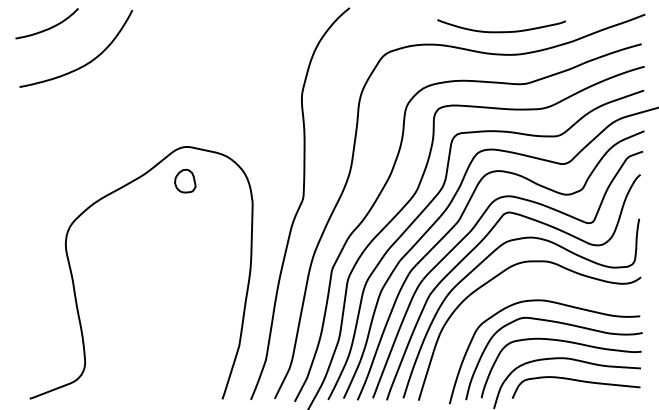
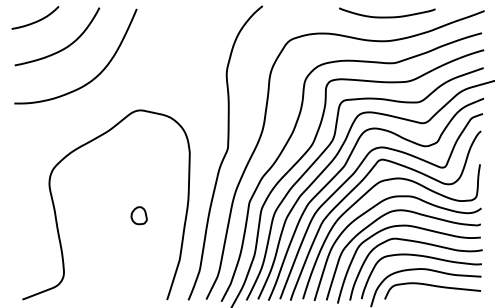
curve: (501, 31) -> (387, 16), moved
curve: (126, 102) -> (95, 77), added
part: (185, 180) -> (139, 215), moved
curve: (556, 285) -> (417, 214), added

